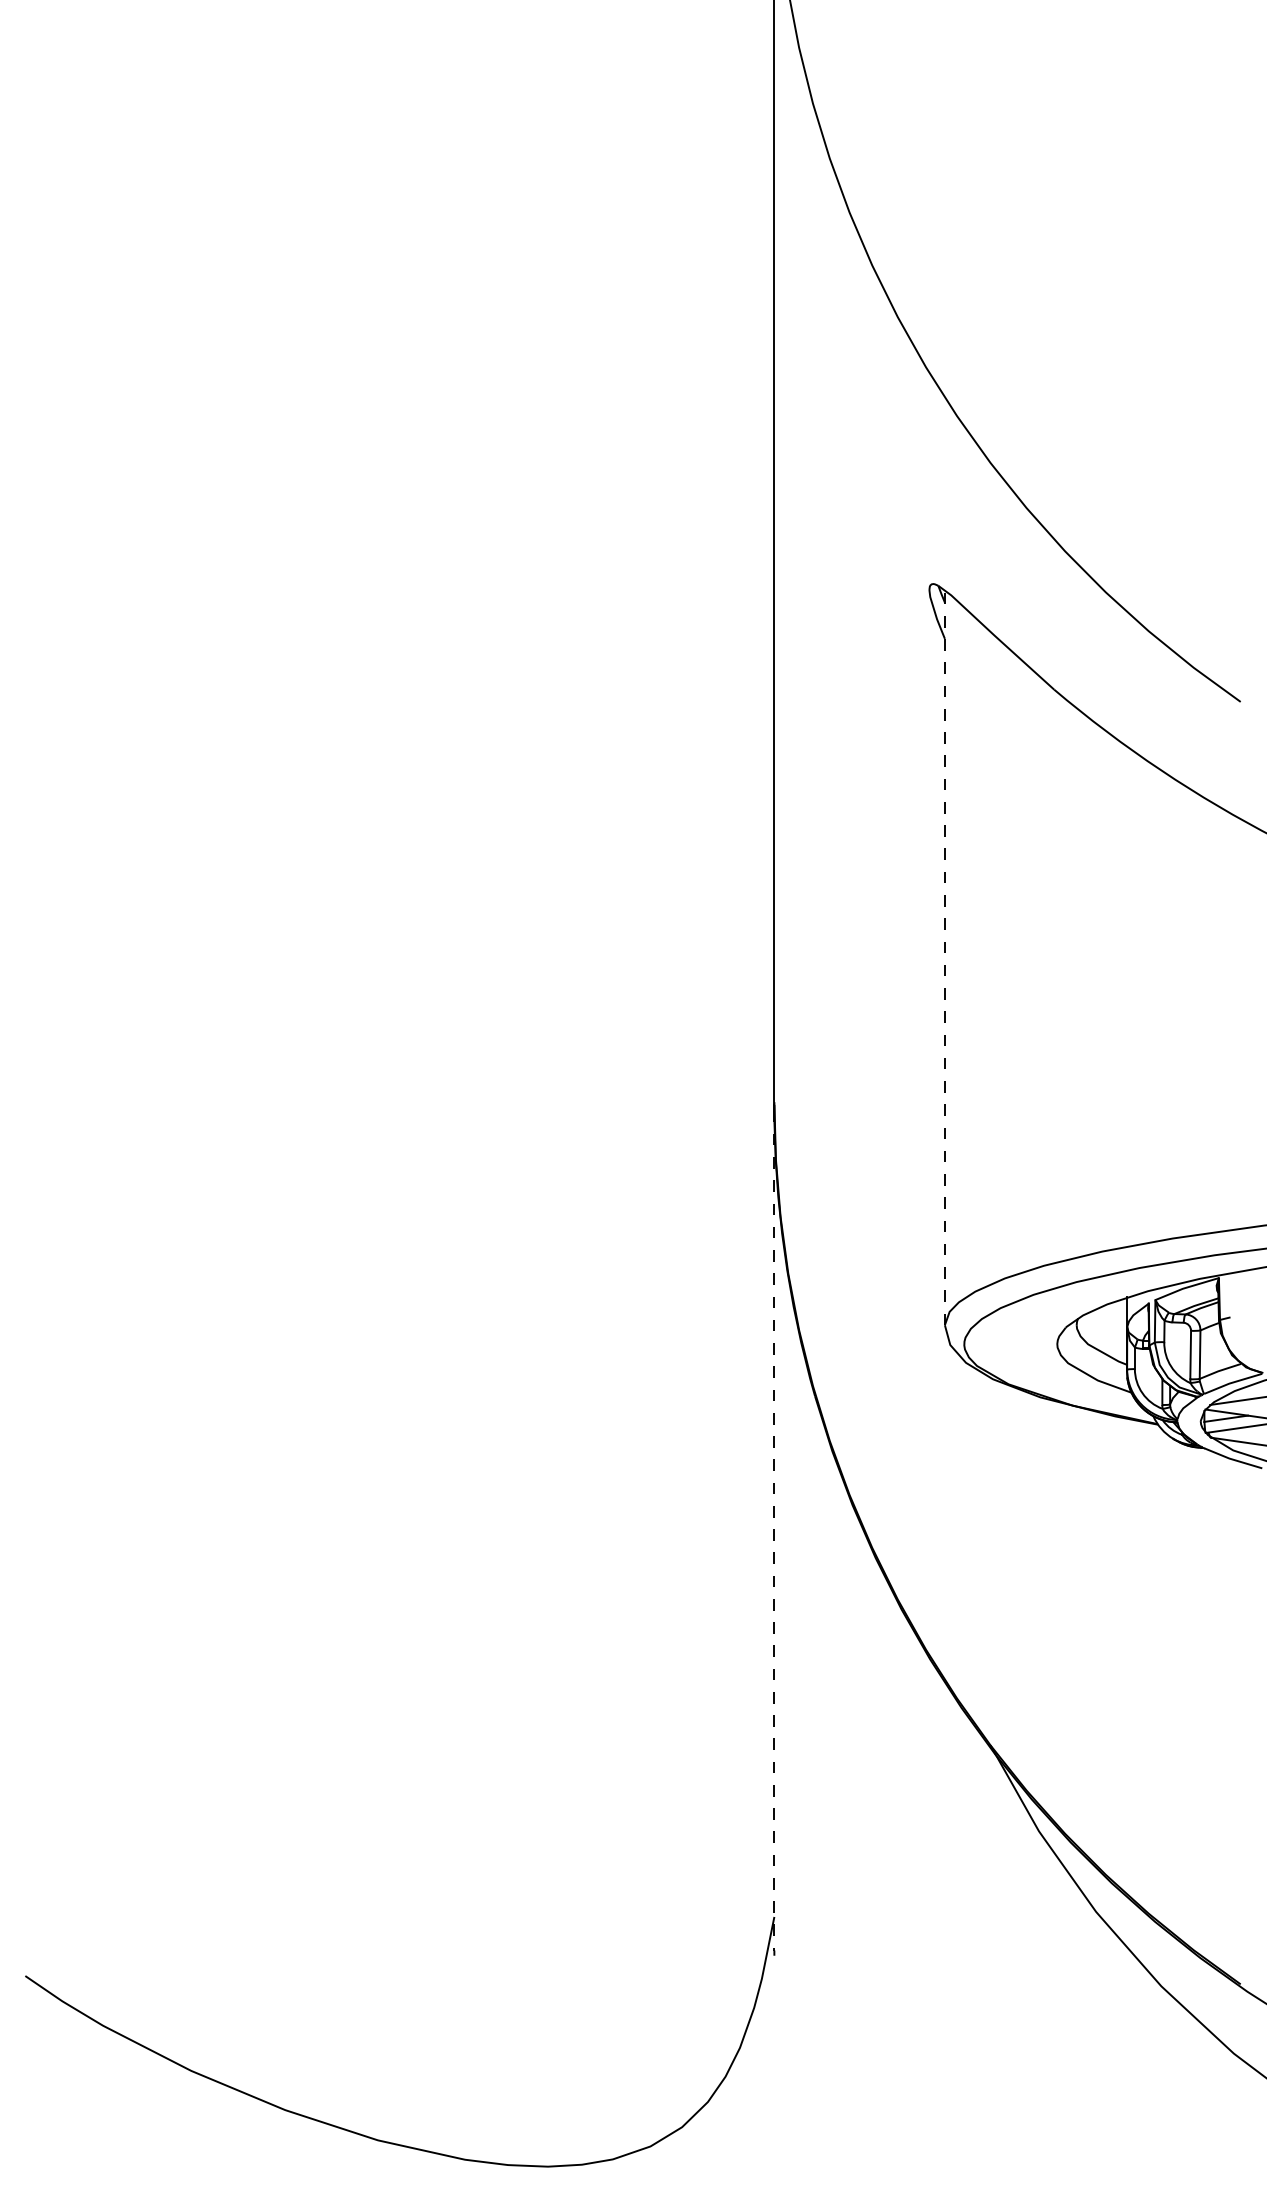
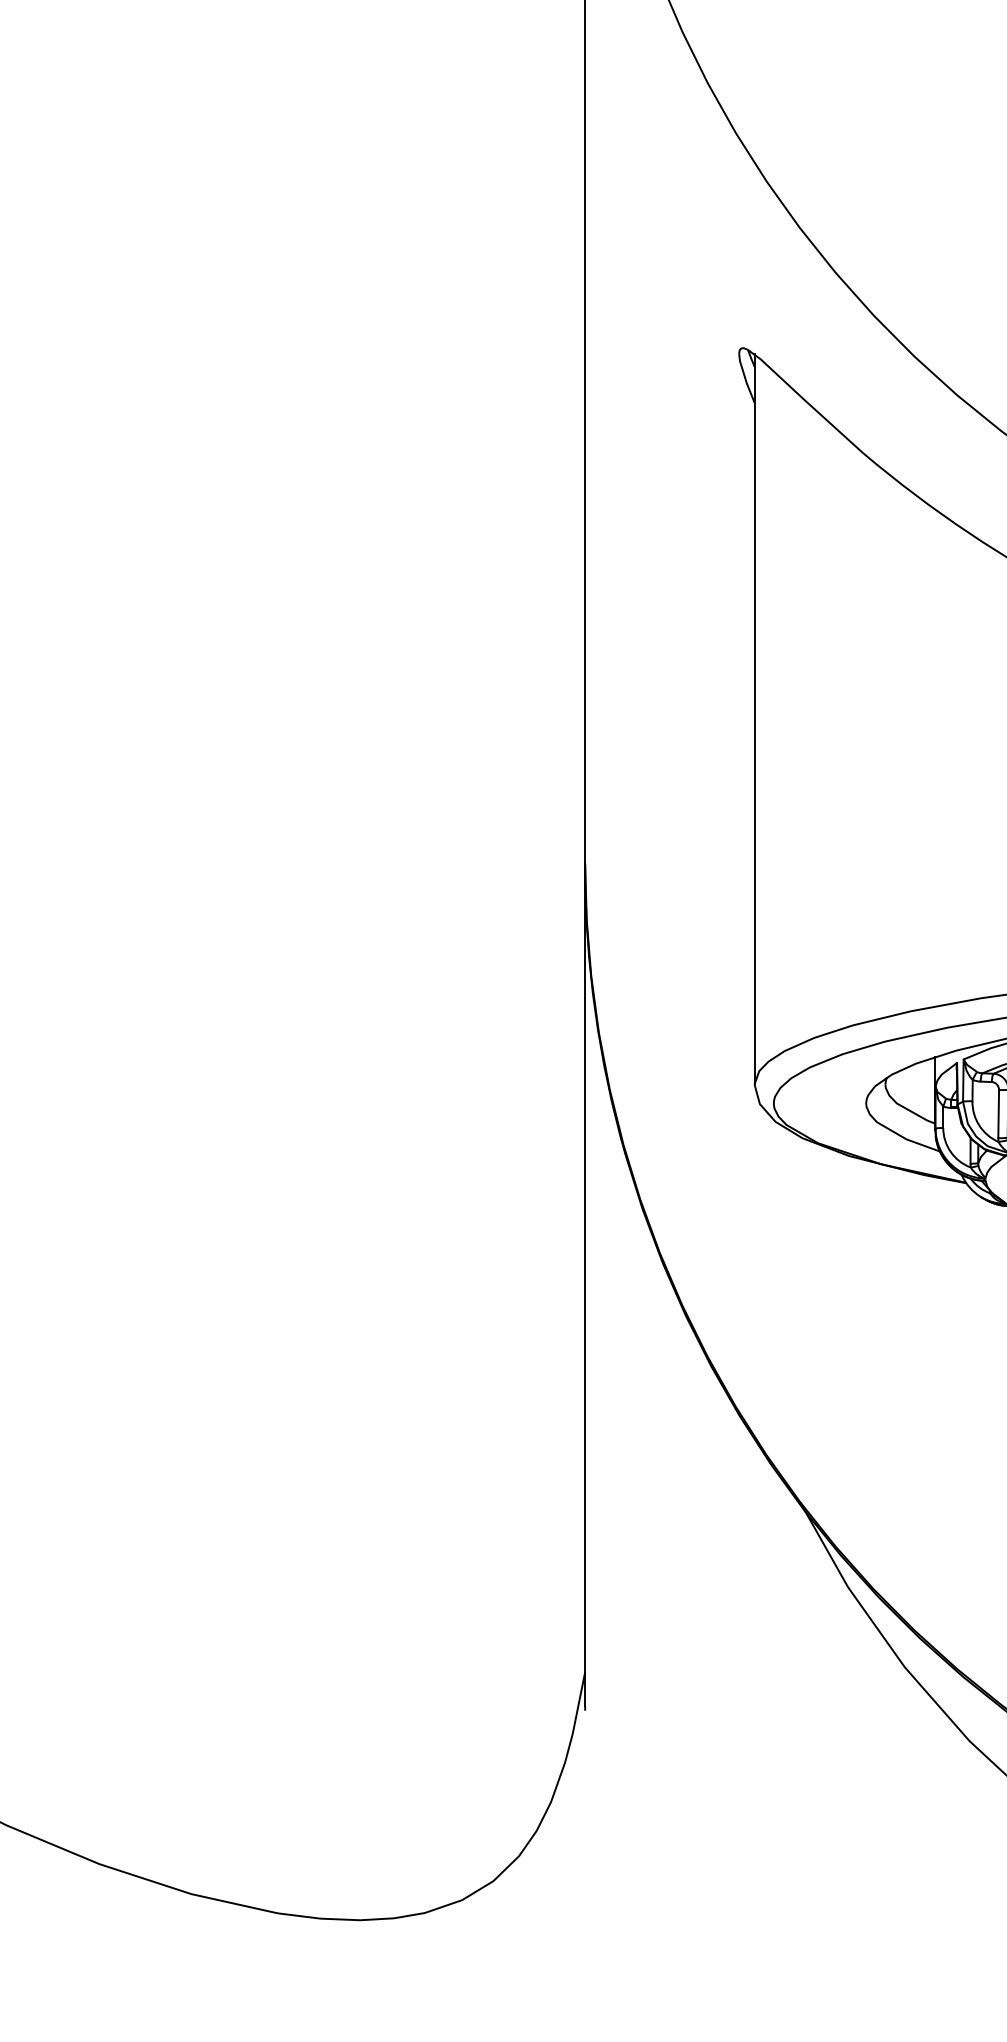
line: (944, 957) -> (754, 719), dashed -> solid
line: (774, 1531) -> (585, 1289), dashed -> solid

